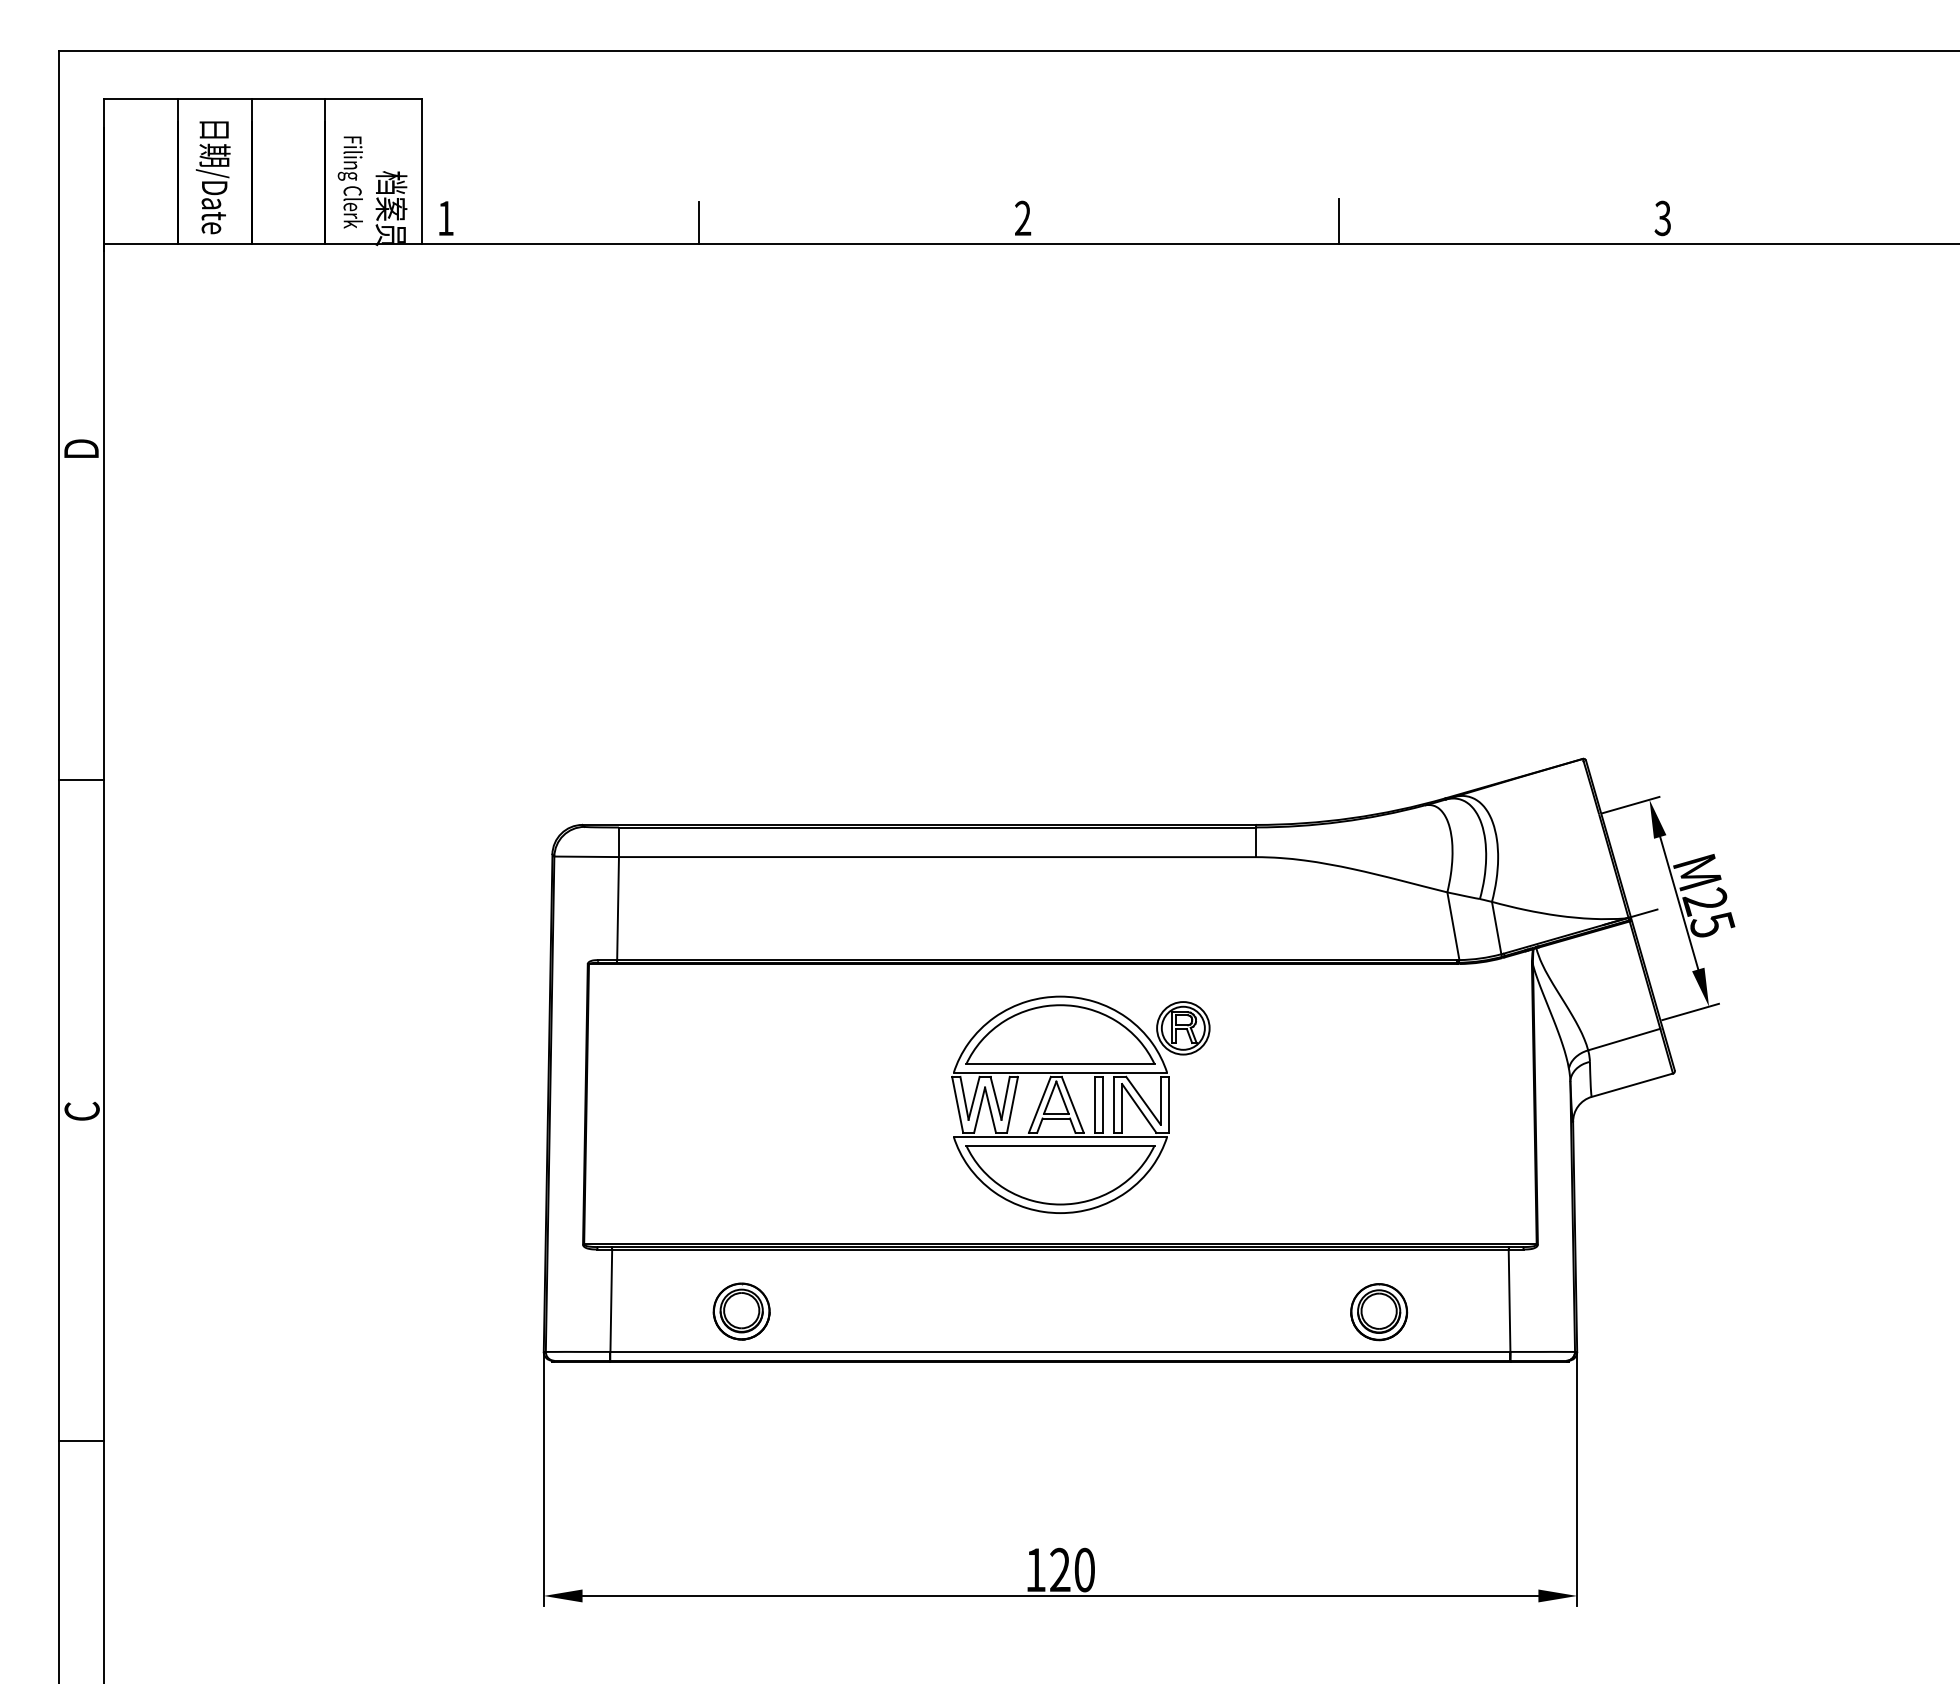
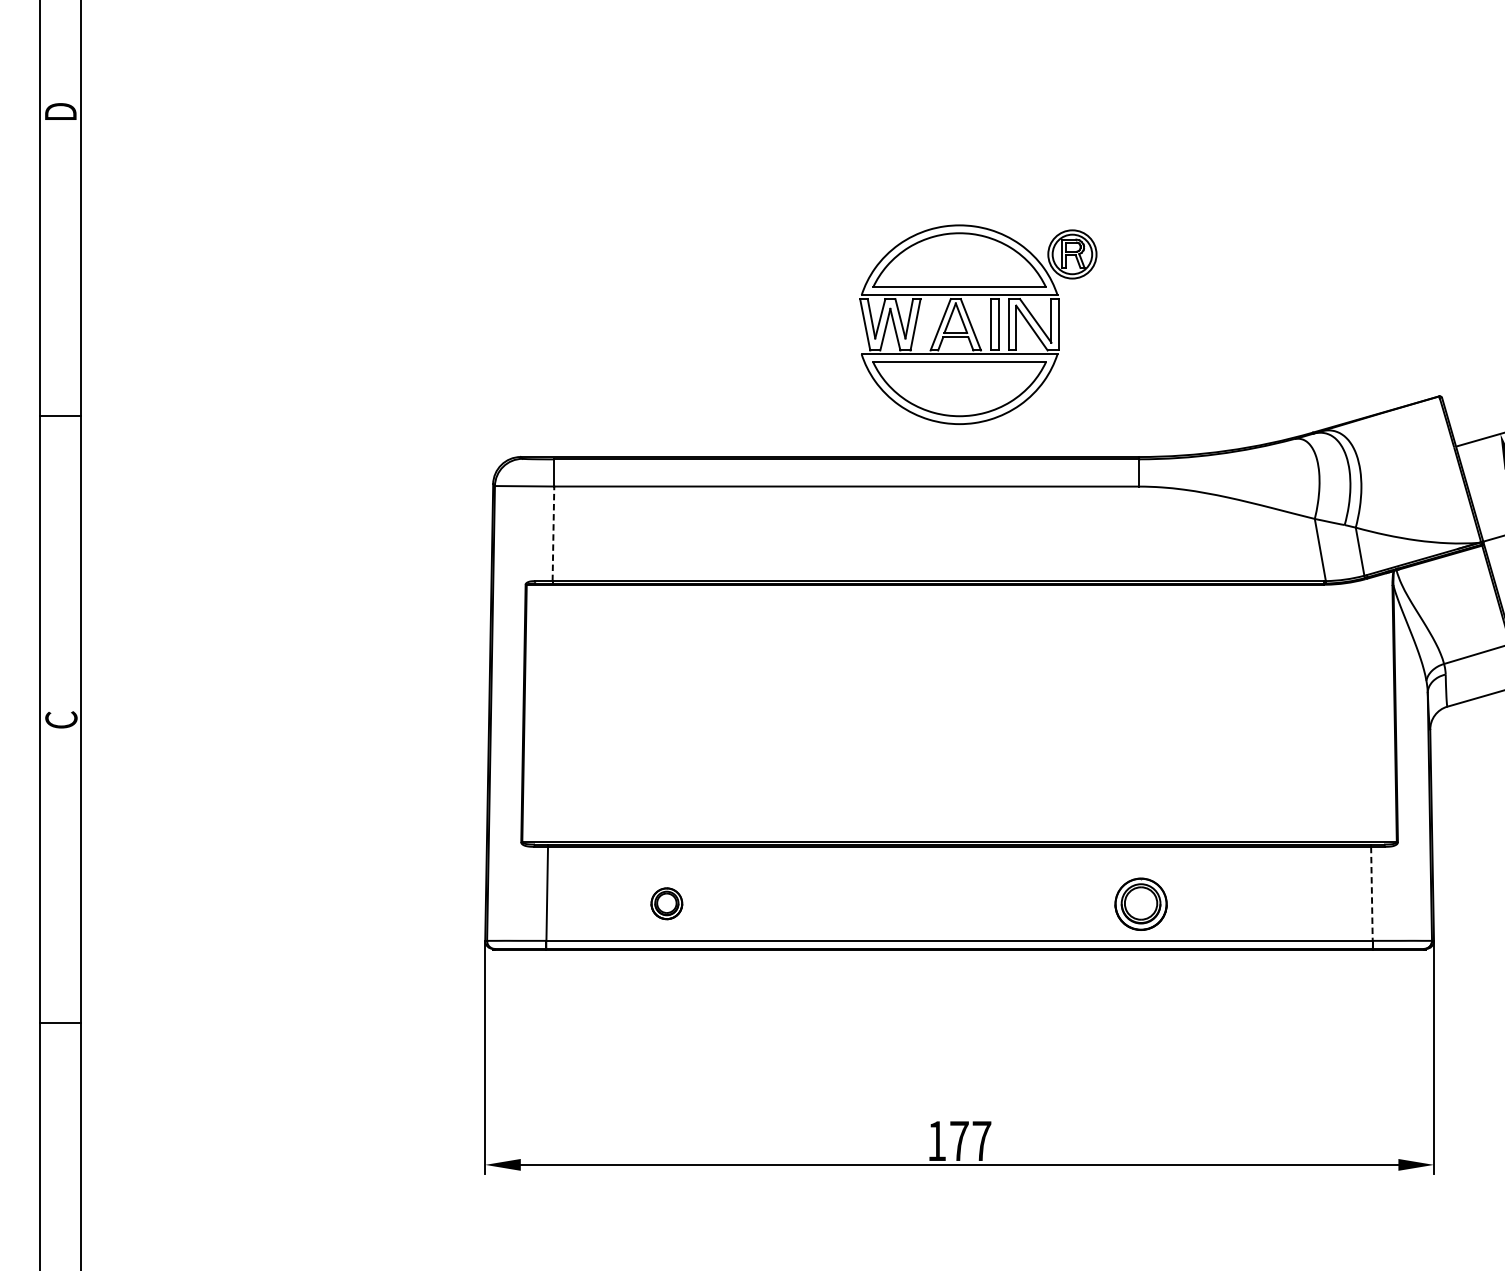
line: (618, 908) -> (553, 533), solid -> dashed
part: (1074, 1106) -> (972, 326), moved
line: (1509, 1301) -> (1371, 894), solid -> dashed
part: (741, 1311) -> (666, 903), size x0.6
part: (1379, 1312) -> (1141, 904), moved
text: (1072, 1569) -> (970, 1140), 120 -> 177

